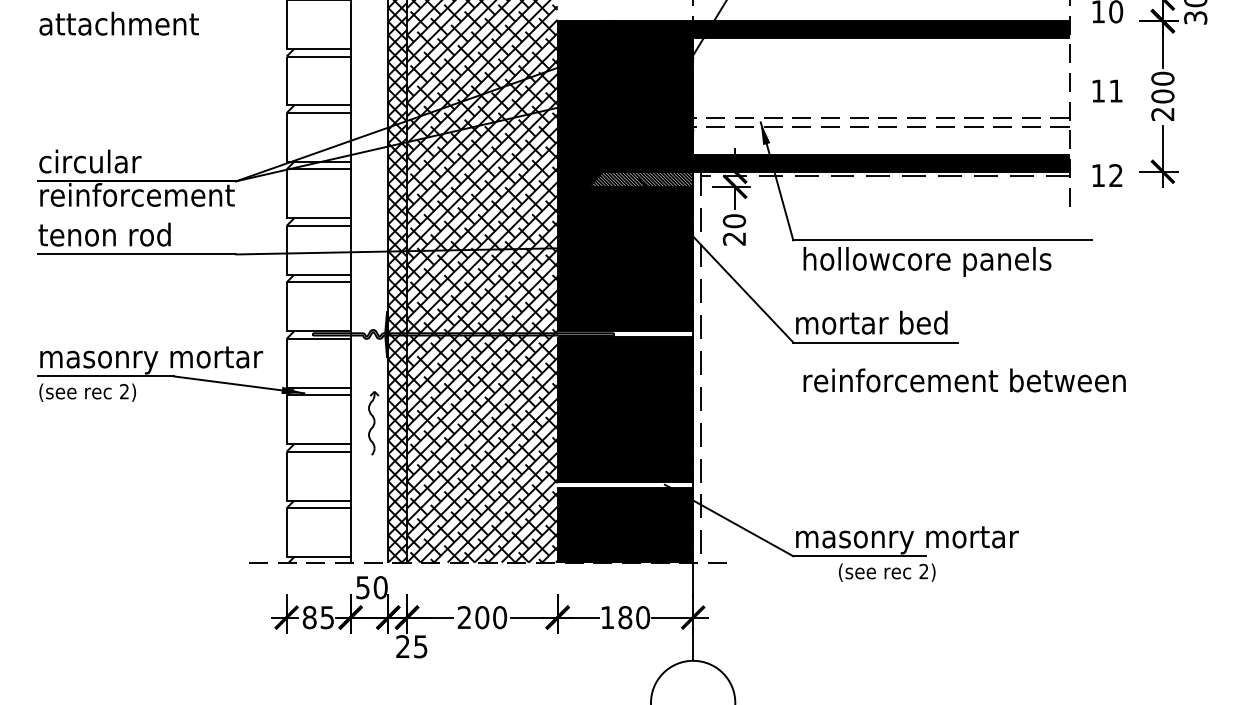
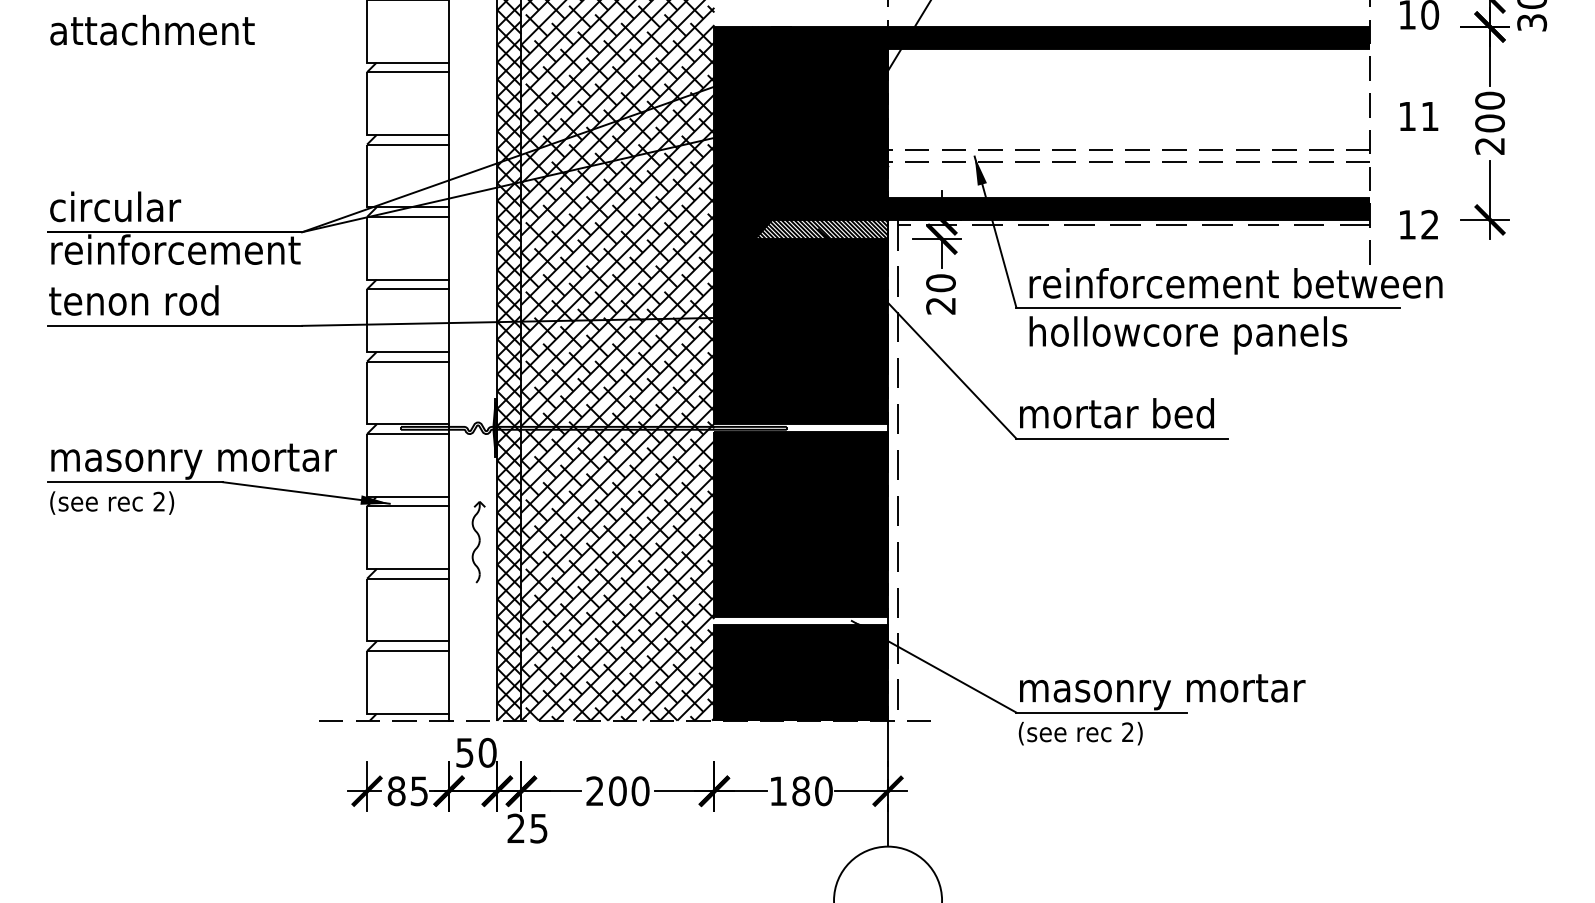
text: (964, 380) -> (1235, 283), moved
text: (887, 572) -> (1080, 733), moved

